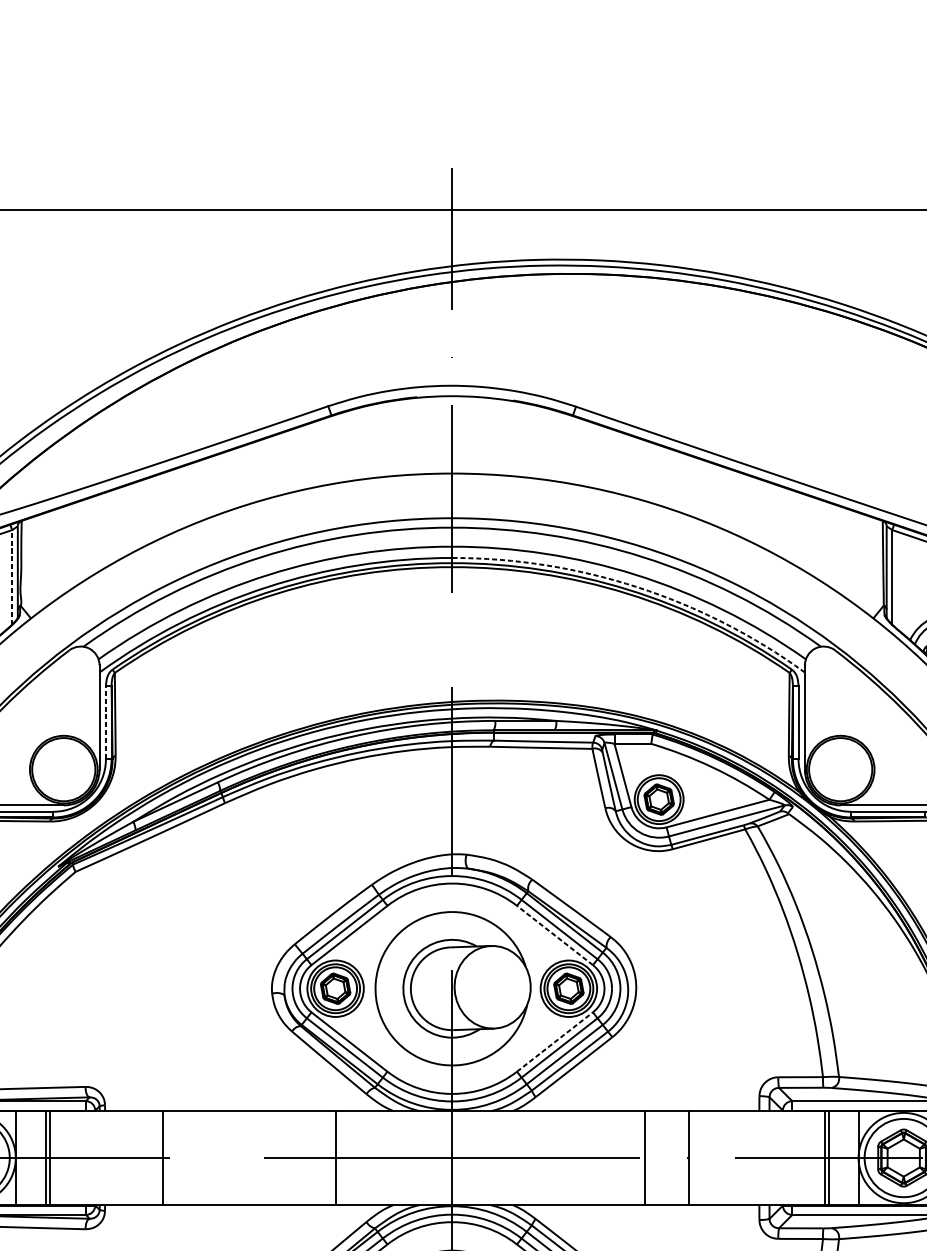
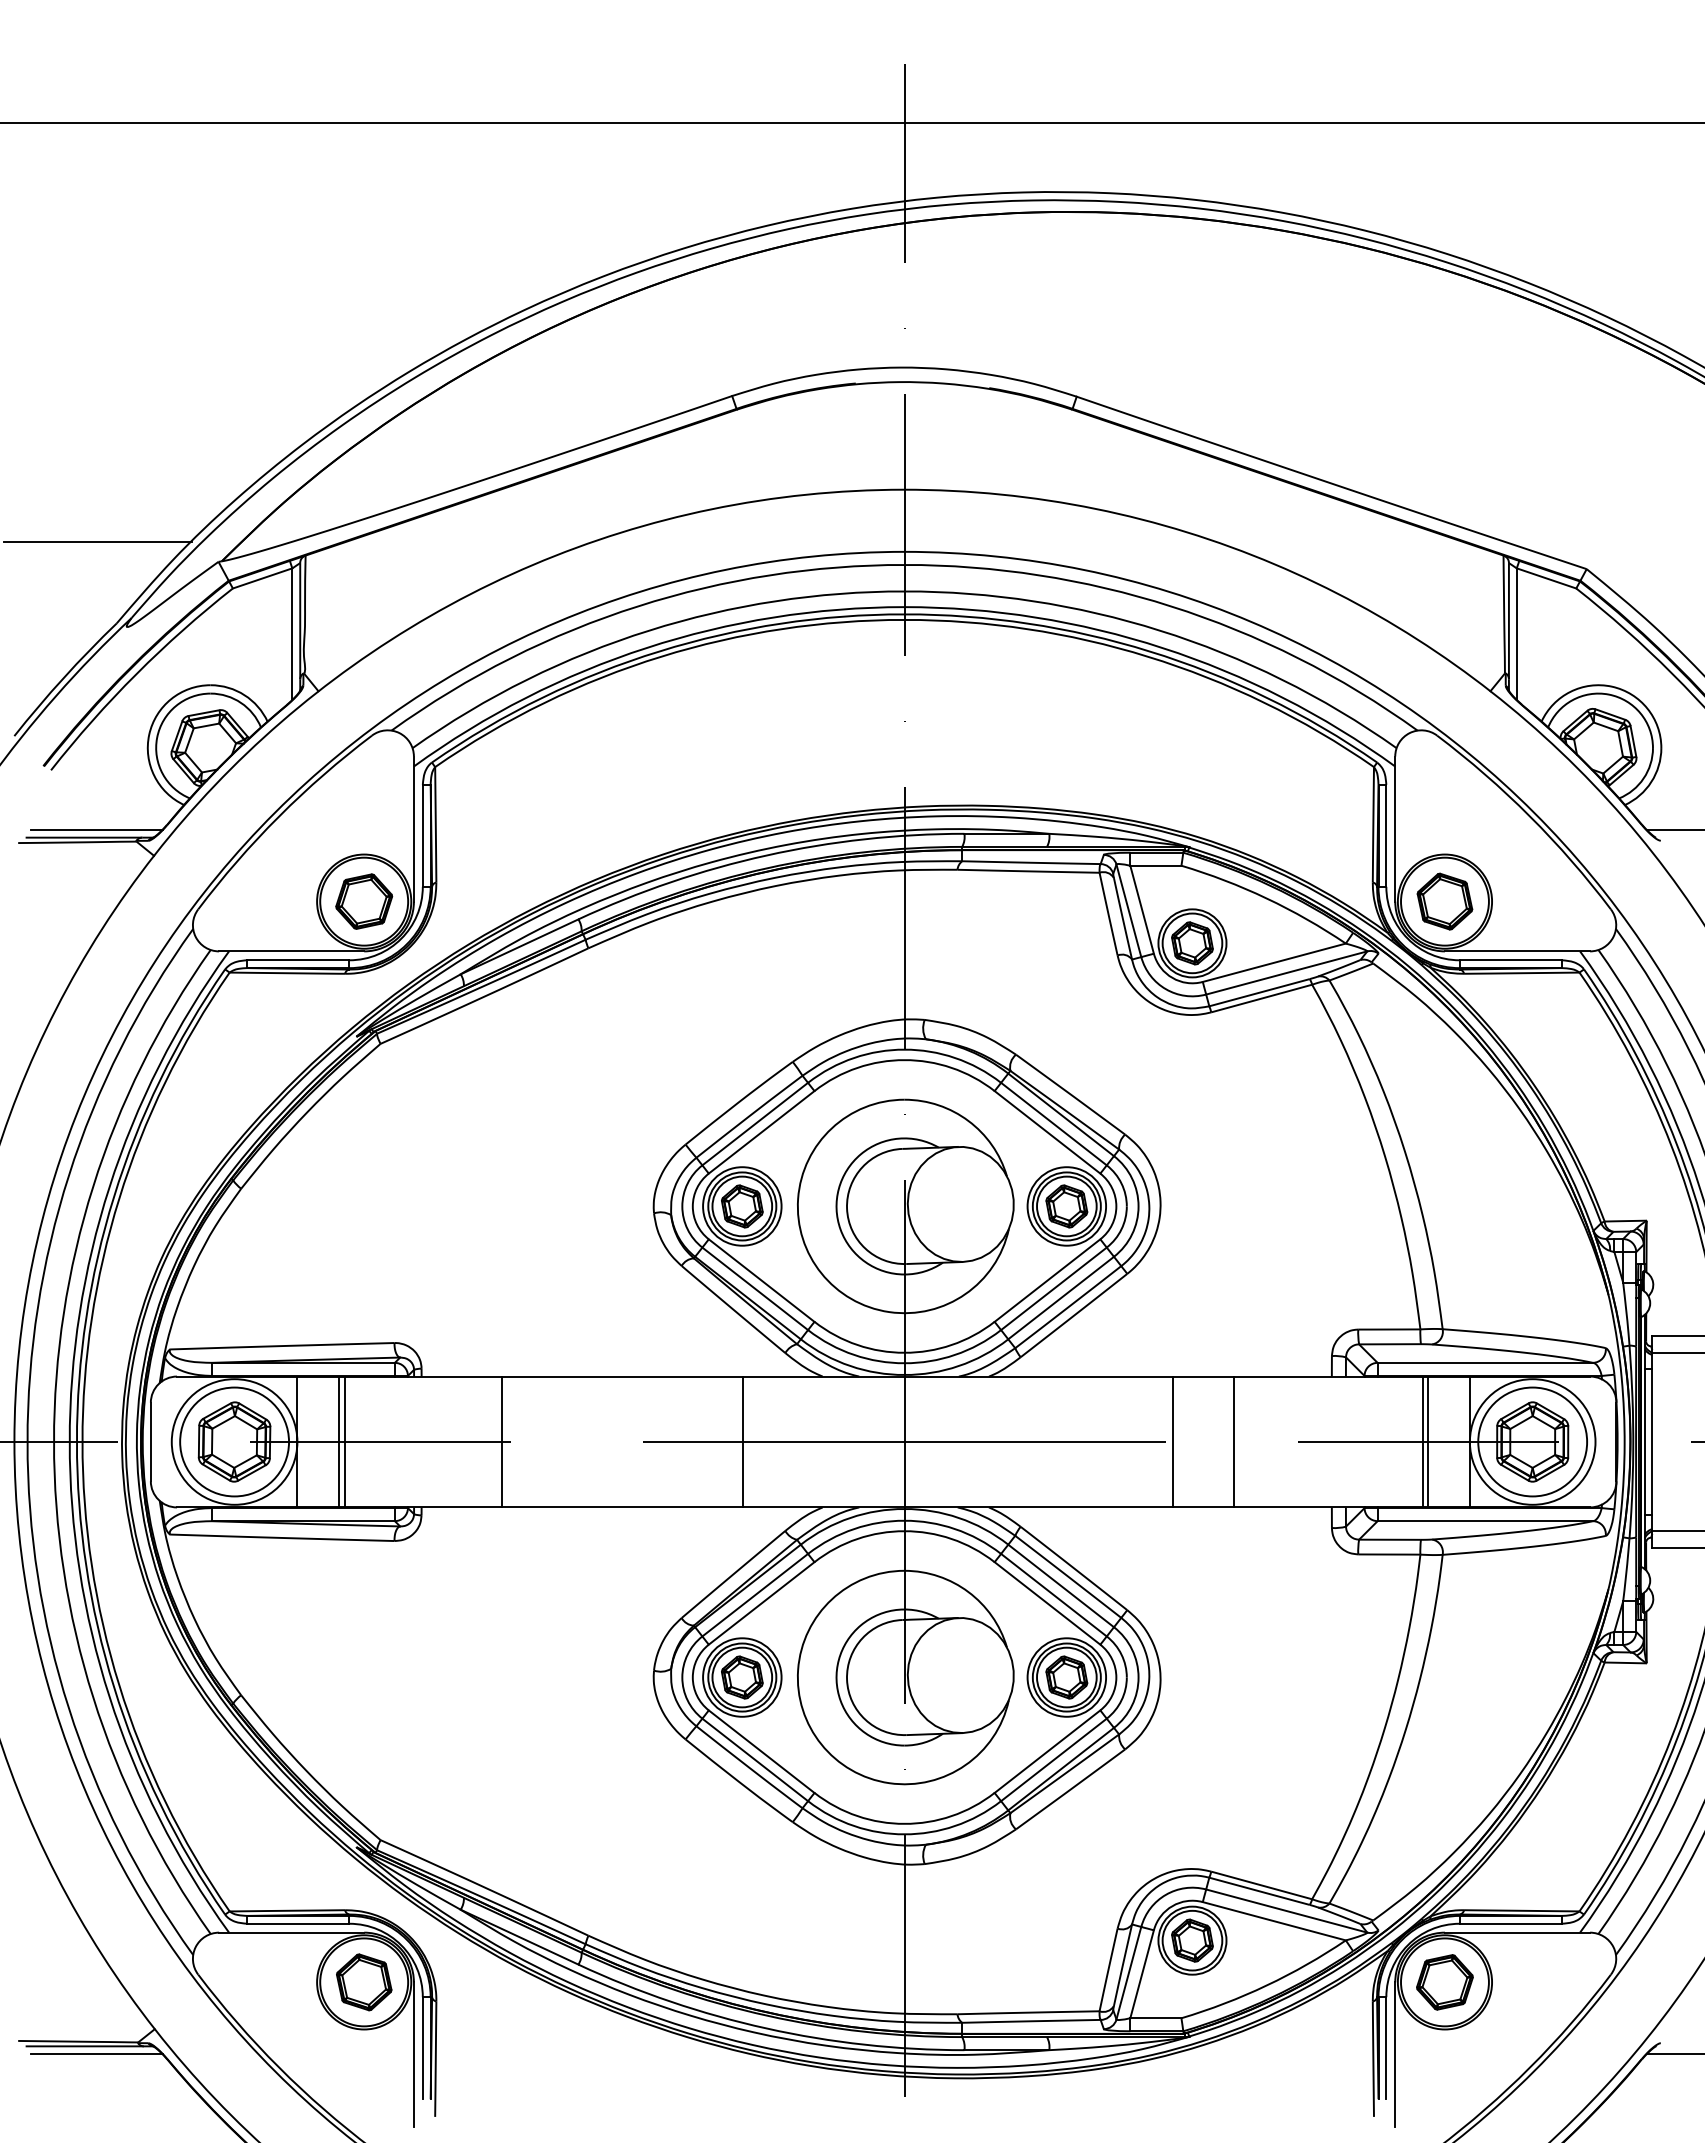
line: (12, 577) -> (292, 634), dashed -> solid
arc: (637, 586) -> (1162, 647), dashed -> solid
line: (105, 722) -> (422, 835), dashed -> solid
part: (64, 769) -> (364, 901), added
part: (840, 769) -> (1444, 901), added
line: (554, 935) -> (1047, 1132), dashed -> solid
line: (554, 1041) -> (1047, 1280), dashed -> solid

